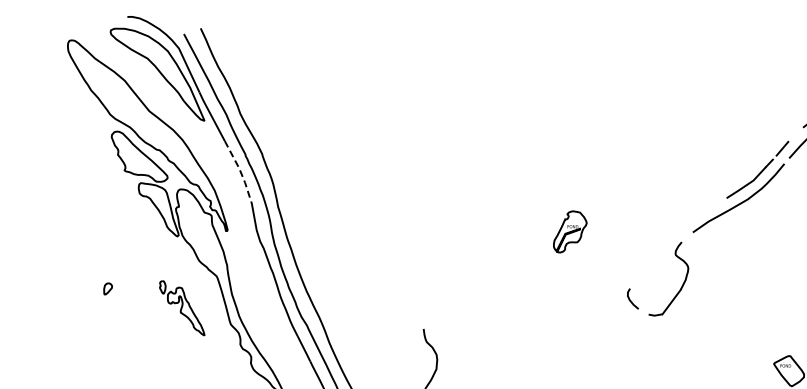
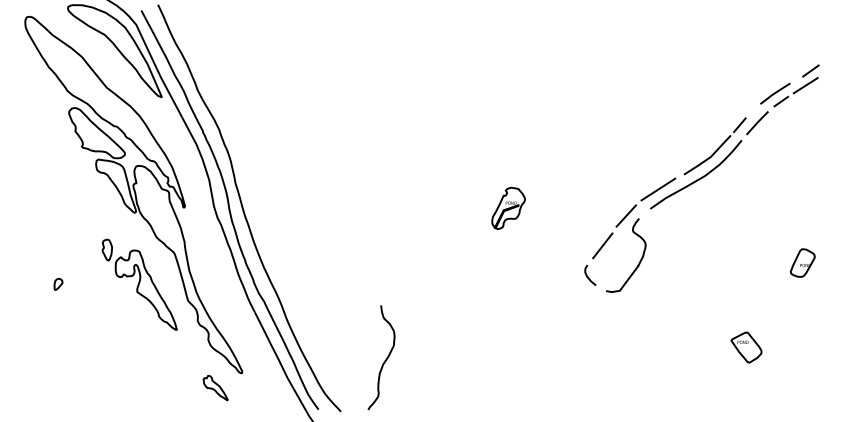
line: (240, 171) -> (197, 147), dashed -> solid
line: (701, 213) -> (658, 189), added
part: (570, 231) -> (508, 207), moved
line: (669, 239) -> (626, 215), added
line: (645, 269) -> (602, 245), added
part: (108, 288) -> (58, 283), moved
part: (182, 308) -> (139, 284), size x1.67

